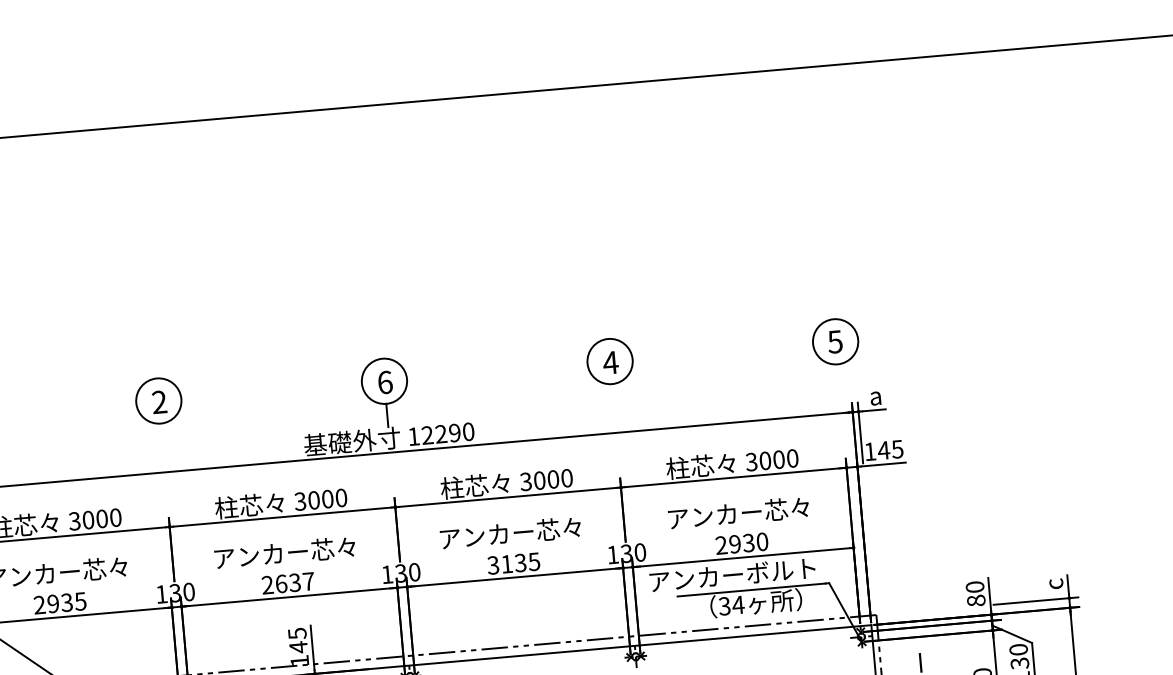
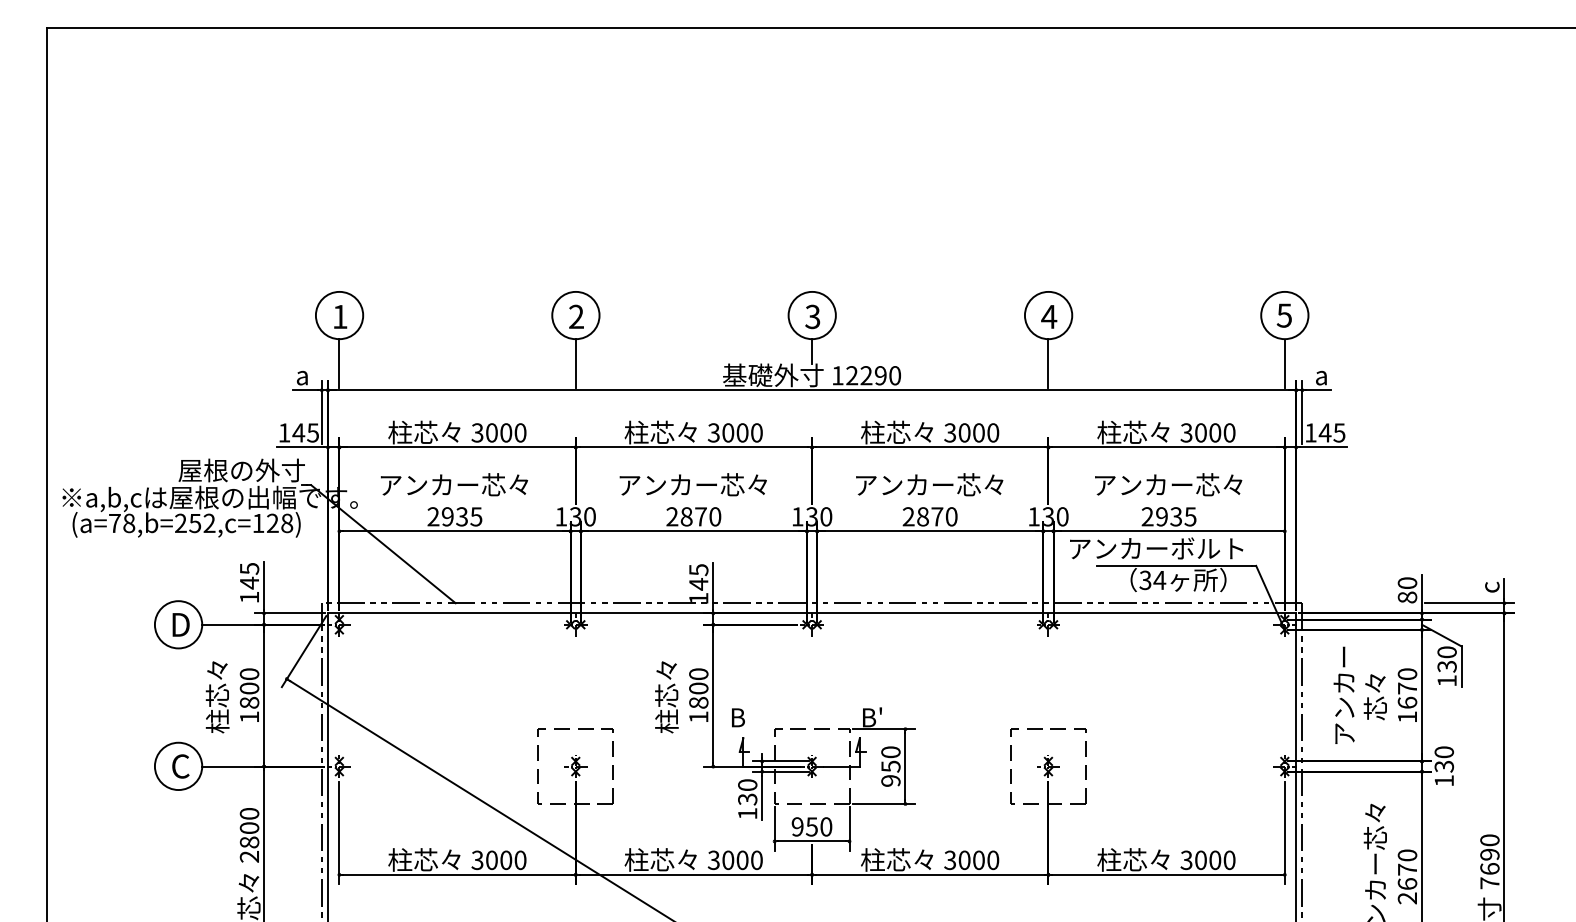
text: (384, 382) -> (812, 316), 6 -> 3
line: (839, 387) -> (1284, 363), added
line: (614, 407) -> (1048, 363), added
line: (162, 446) -> (575, 363), added
text: (762, 541) -> (1190, 516), 2930 -> 2935
text: (513, 563) -> (929, 516), 3135 -> 2870
text: (294, 582) -> (700, 516), 2637 -> 2870

